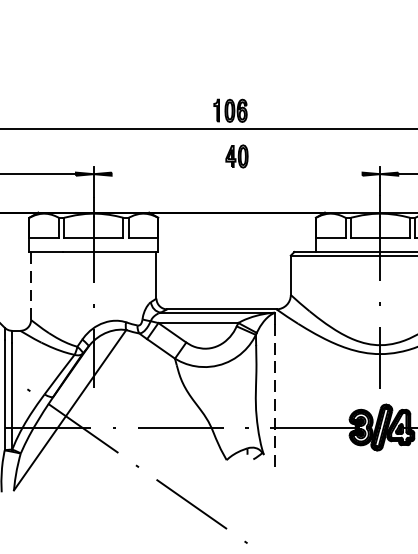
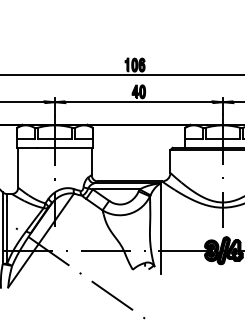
line: (236, 174) -> (138, 102), added
line: (31, 285) -> (18, 167), dashed -> solid
line: (275, 394) -> (161, 231), dashed -> solid

